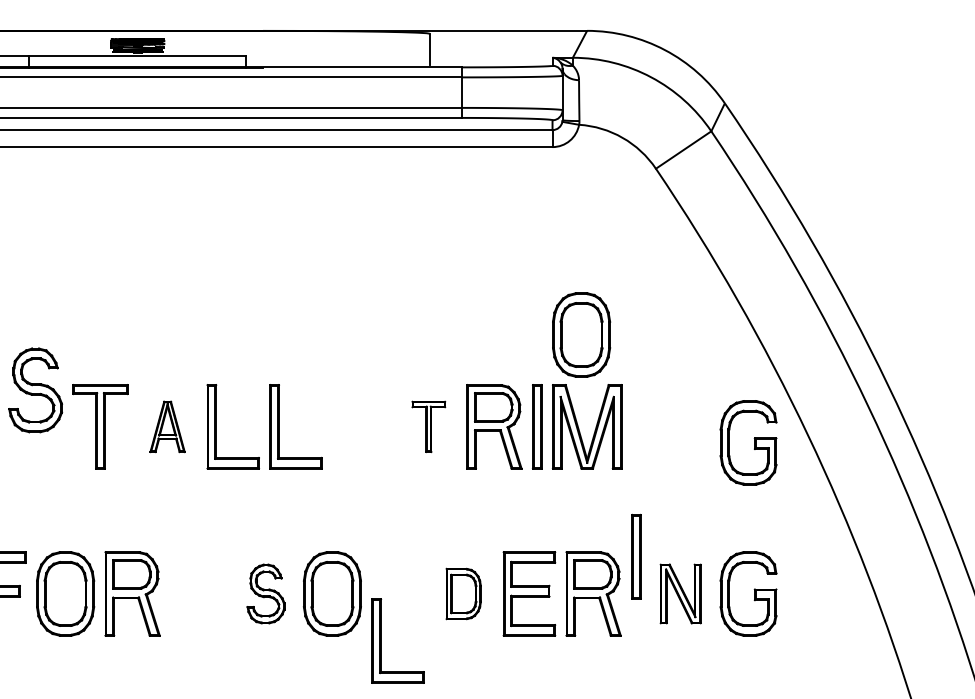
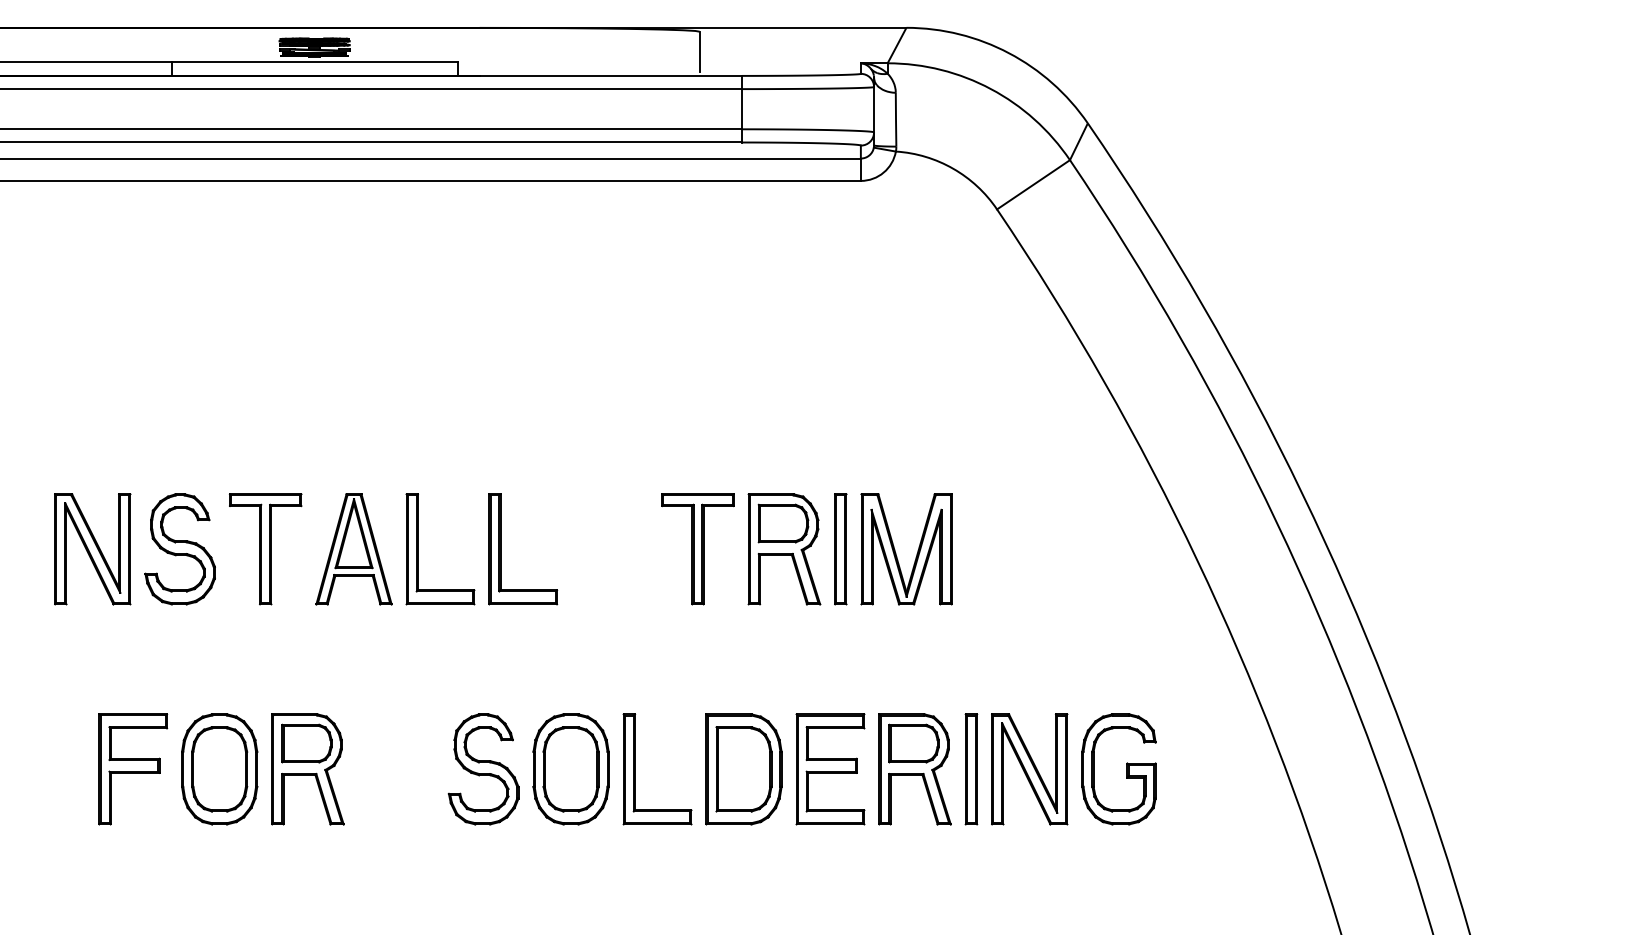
part: (581, 335) -> (898, 428), removed
part: (35, 390) -> (179, 549), moved
part: (167, 427) -> (353, 549), size x1.67
part: (428, 427) -> (697, 549), size x1.67
part: (754, 442) -> (1126, 570), removed
part: (636, 556) -> (971, 769), moved
part: (265, 594) -> (483, 769), size x1.43
part: (463, 594) -> (743, 769), size x1.67
part: (680, 594) -> (1029, 769), size x1.43
part: (381, 641) -> (635, 769), moved

